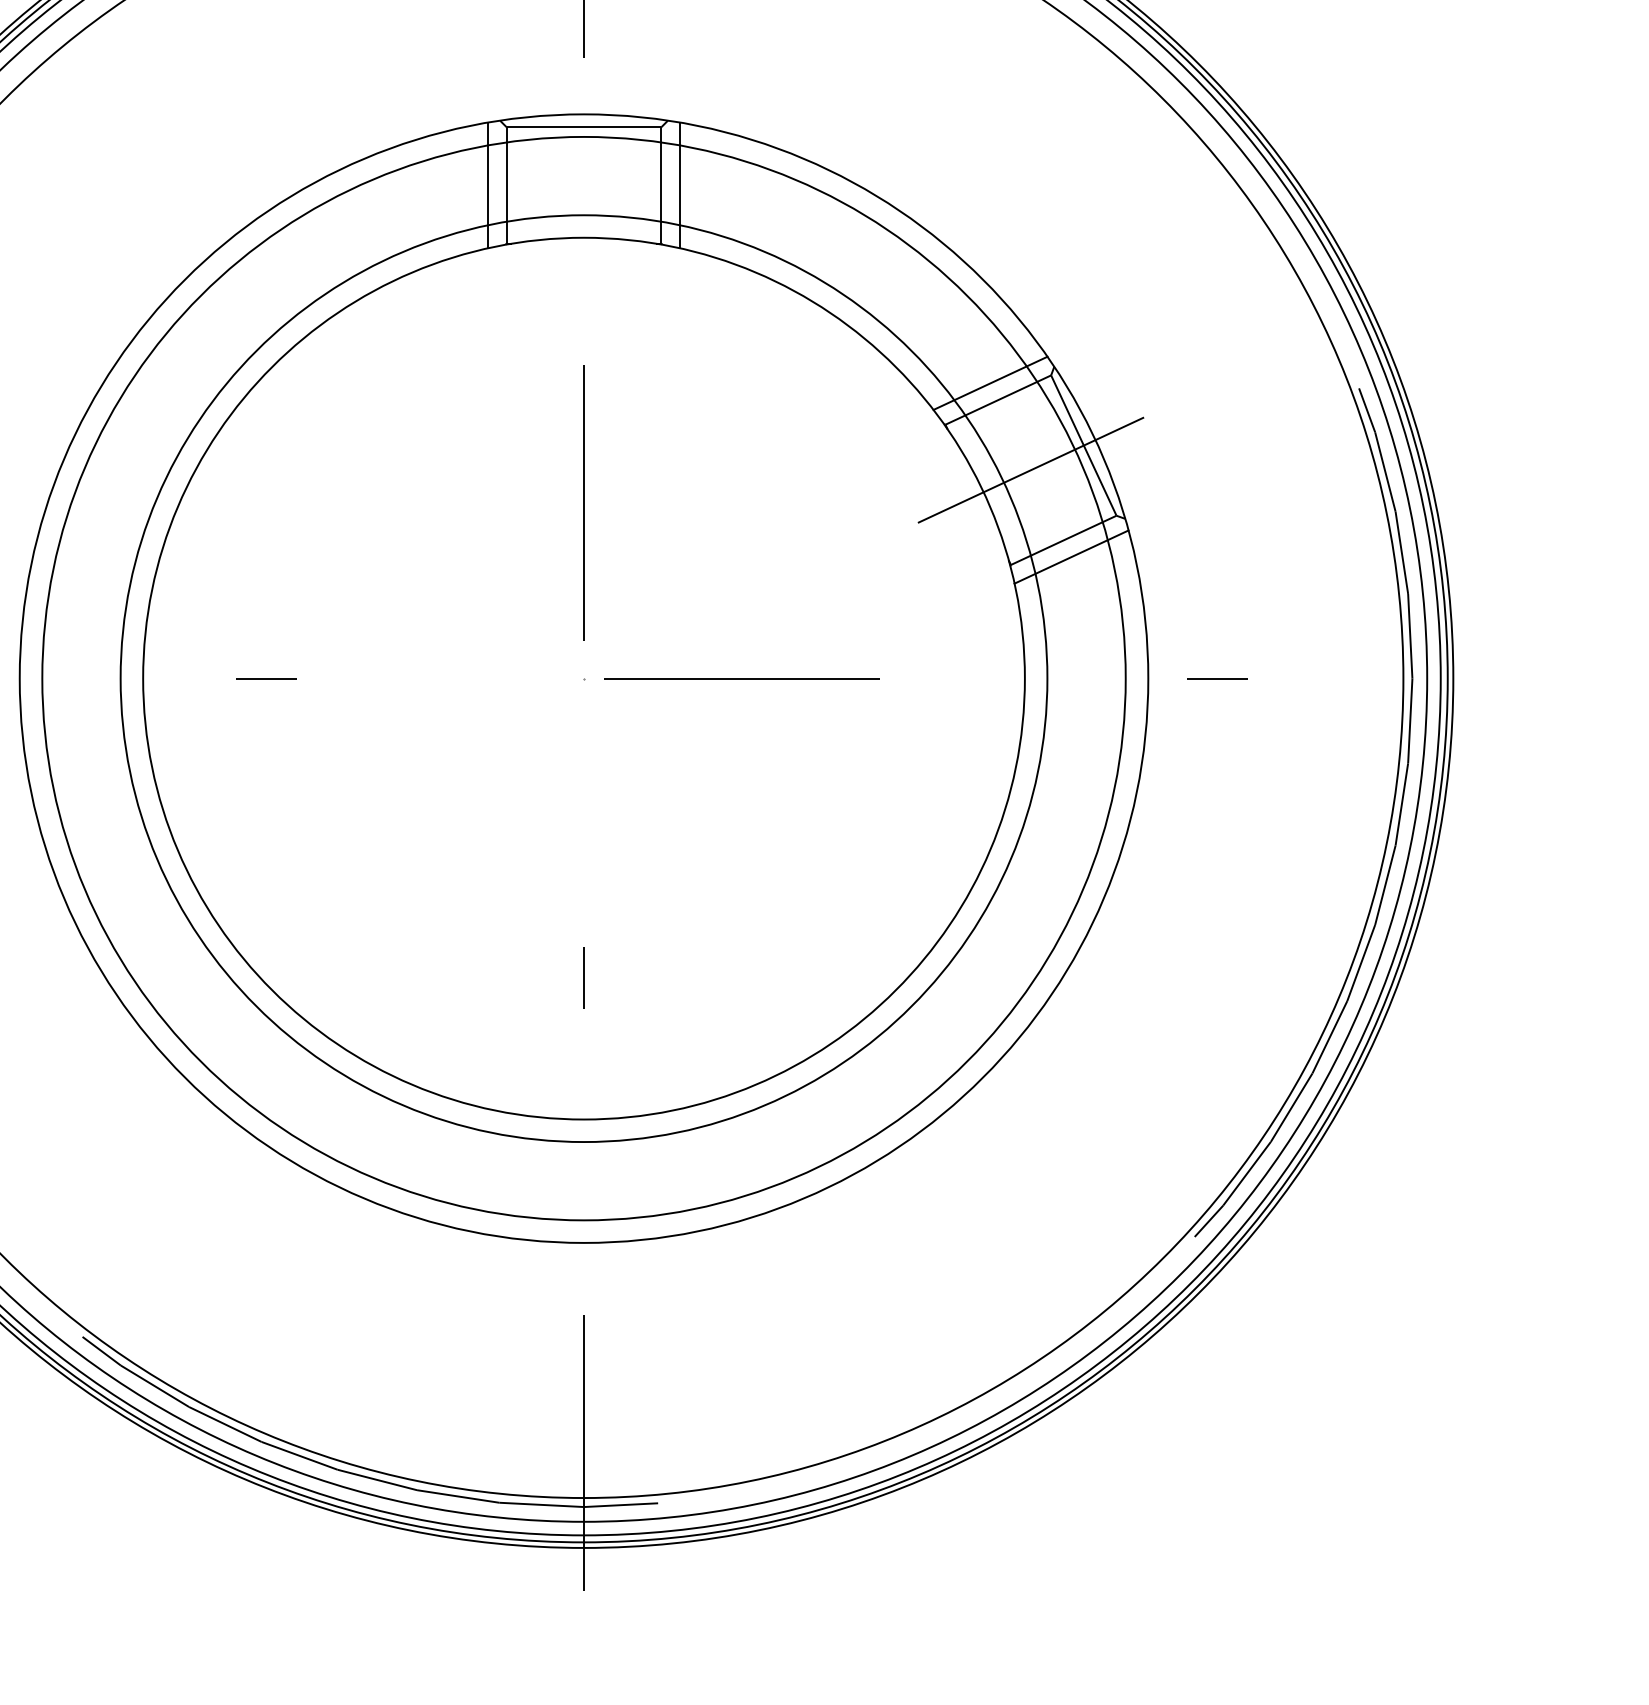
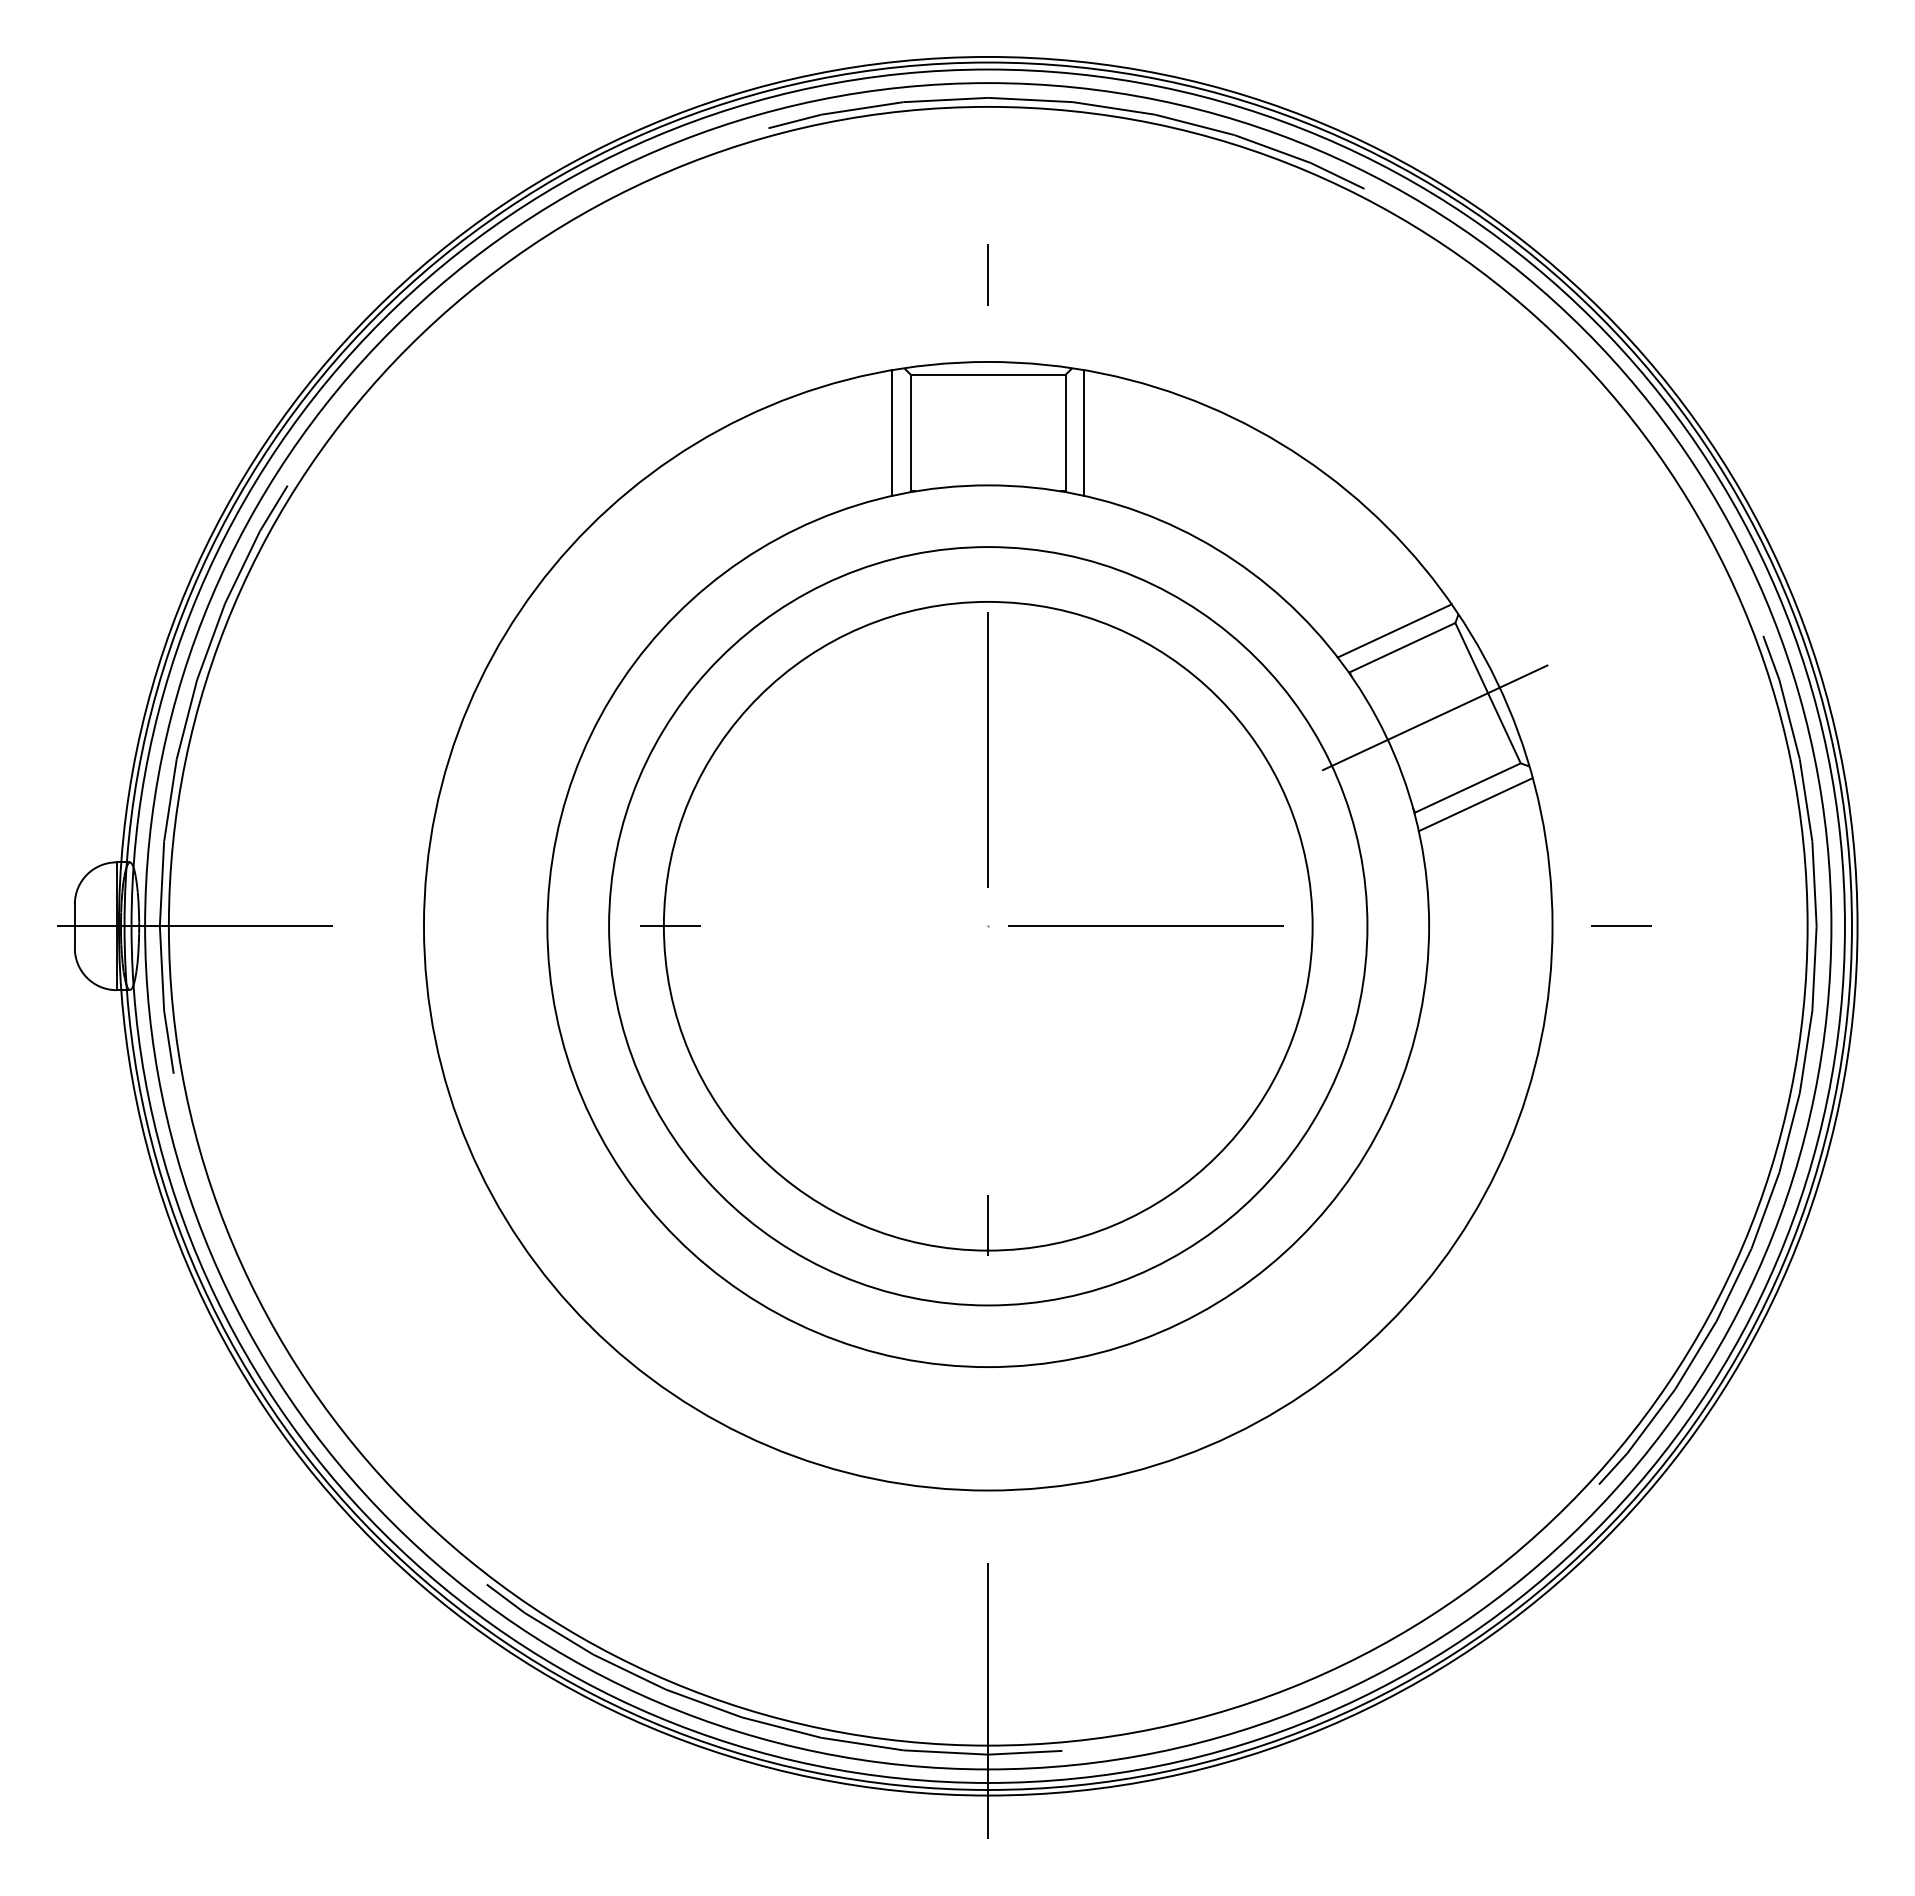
circle: (583, 677) -> (987, 925), size x0.7
circle: (583, 677) -> (987, 925), size x0.7

